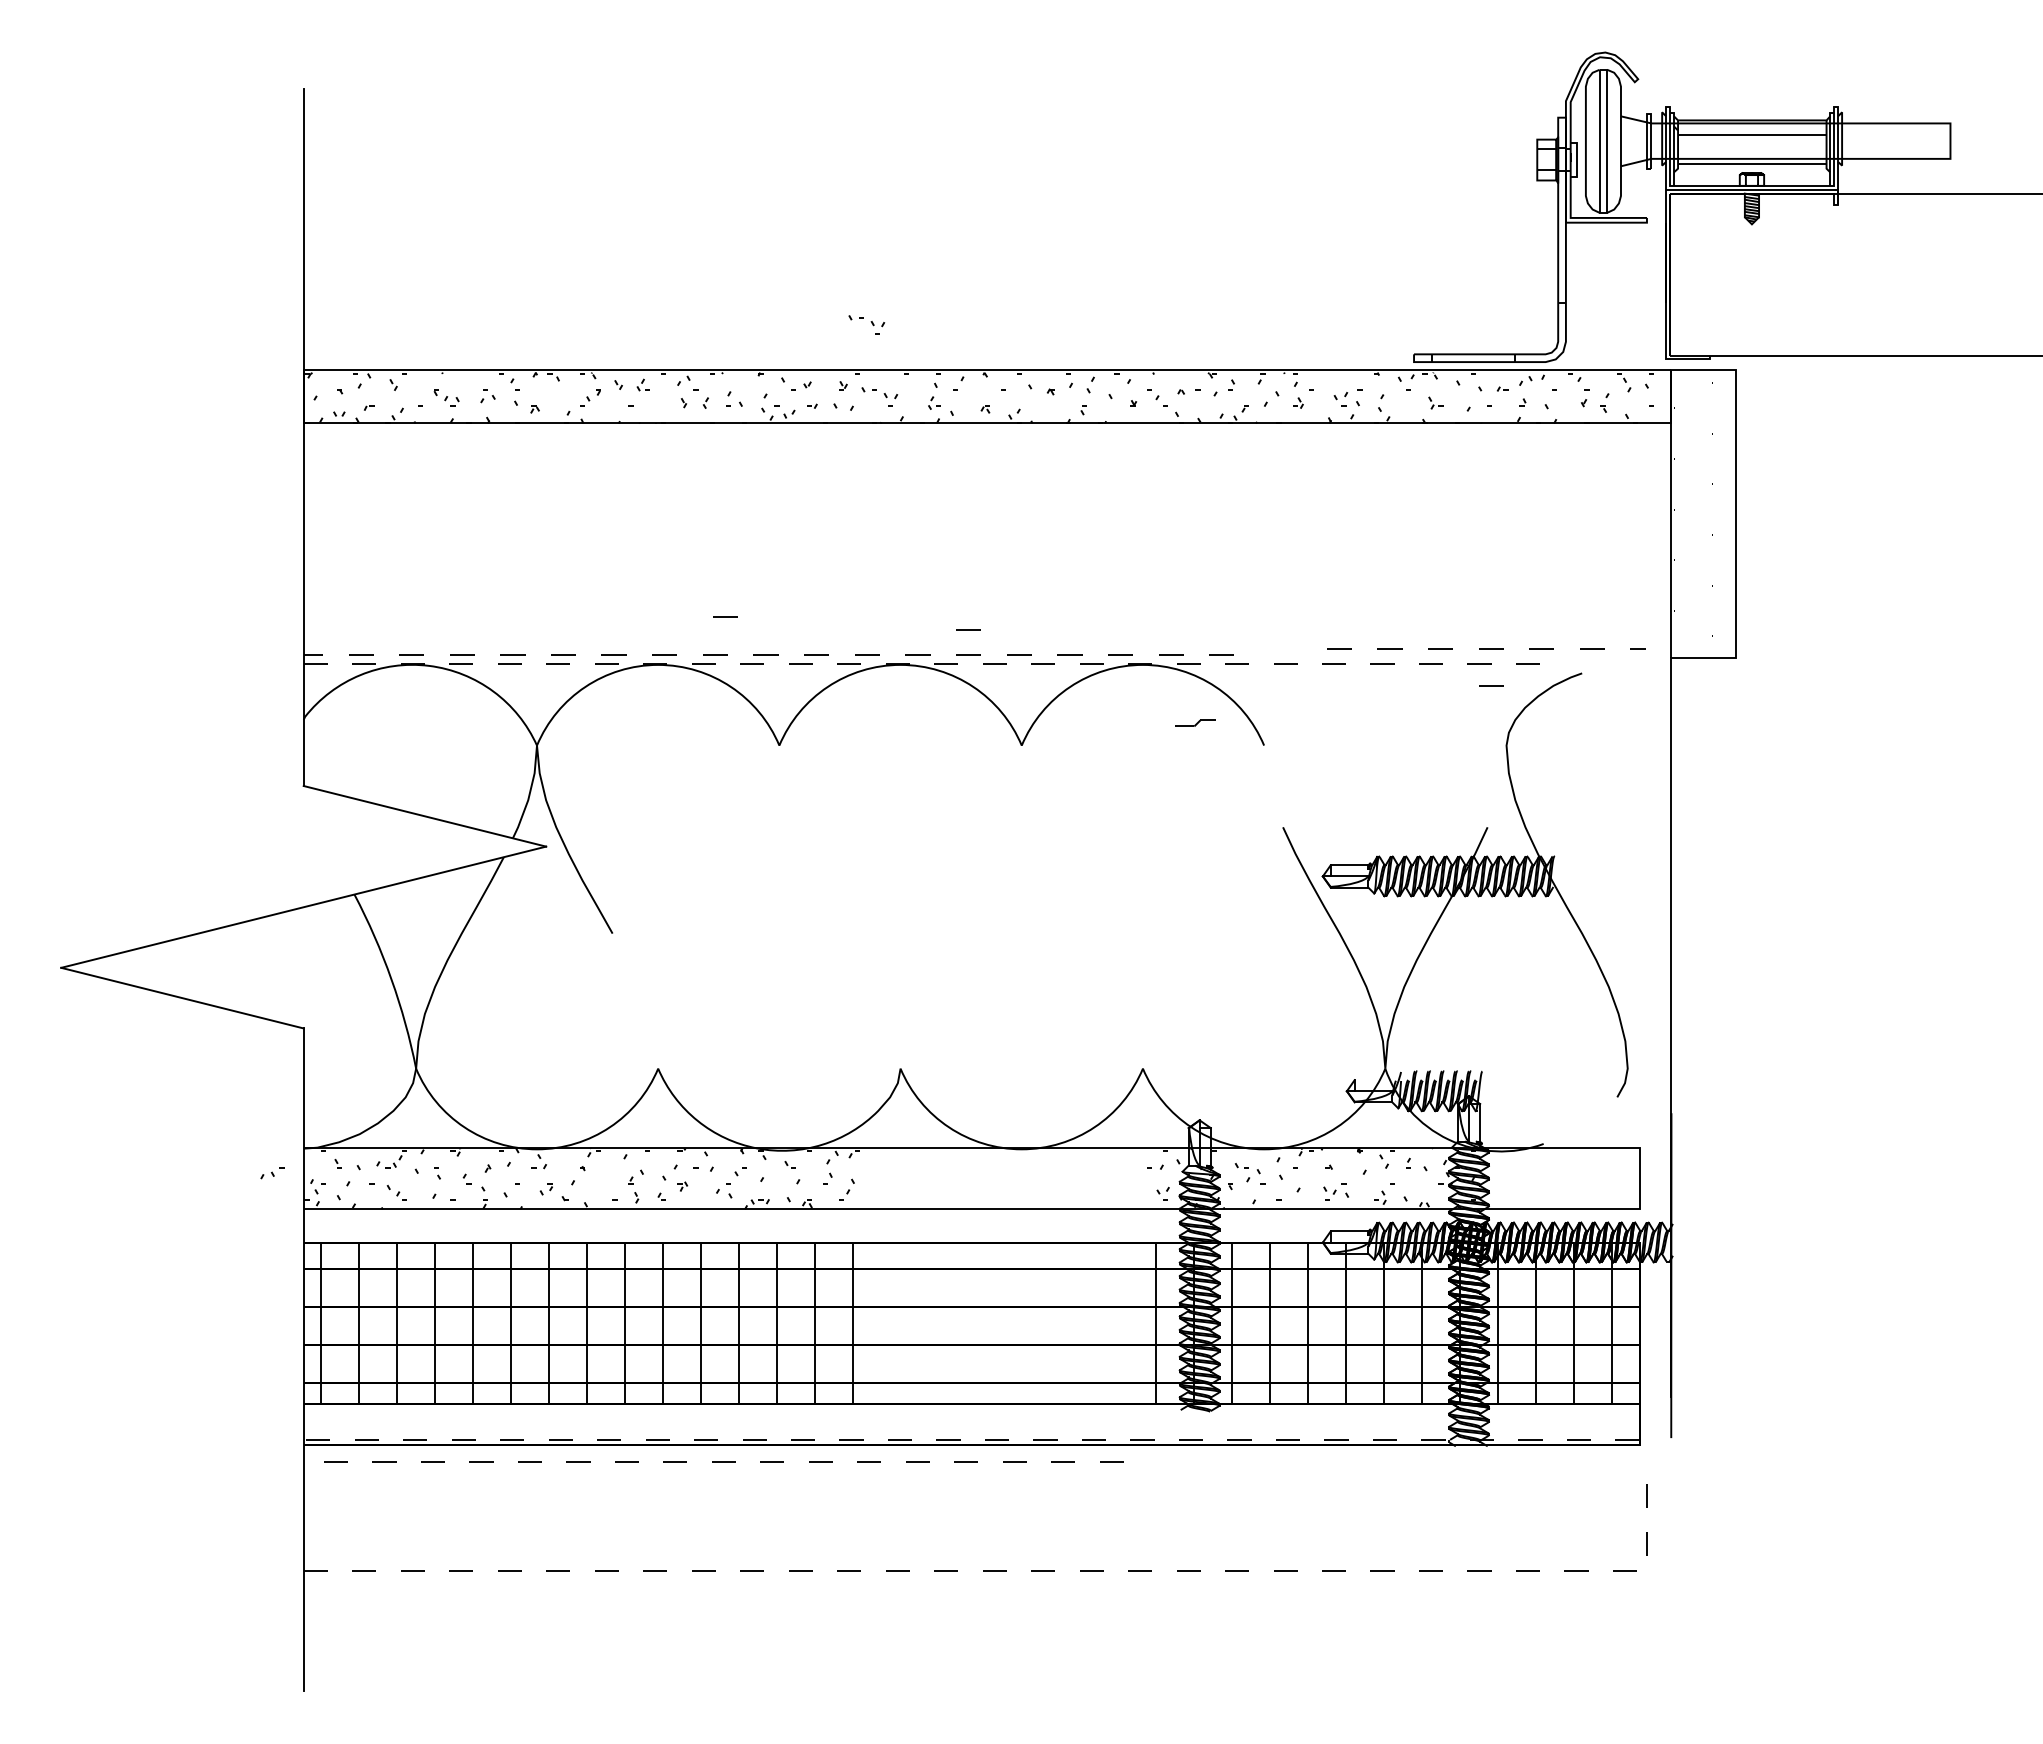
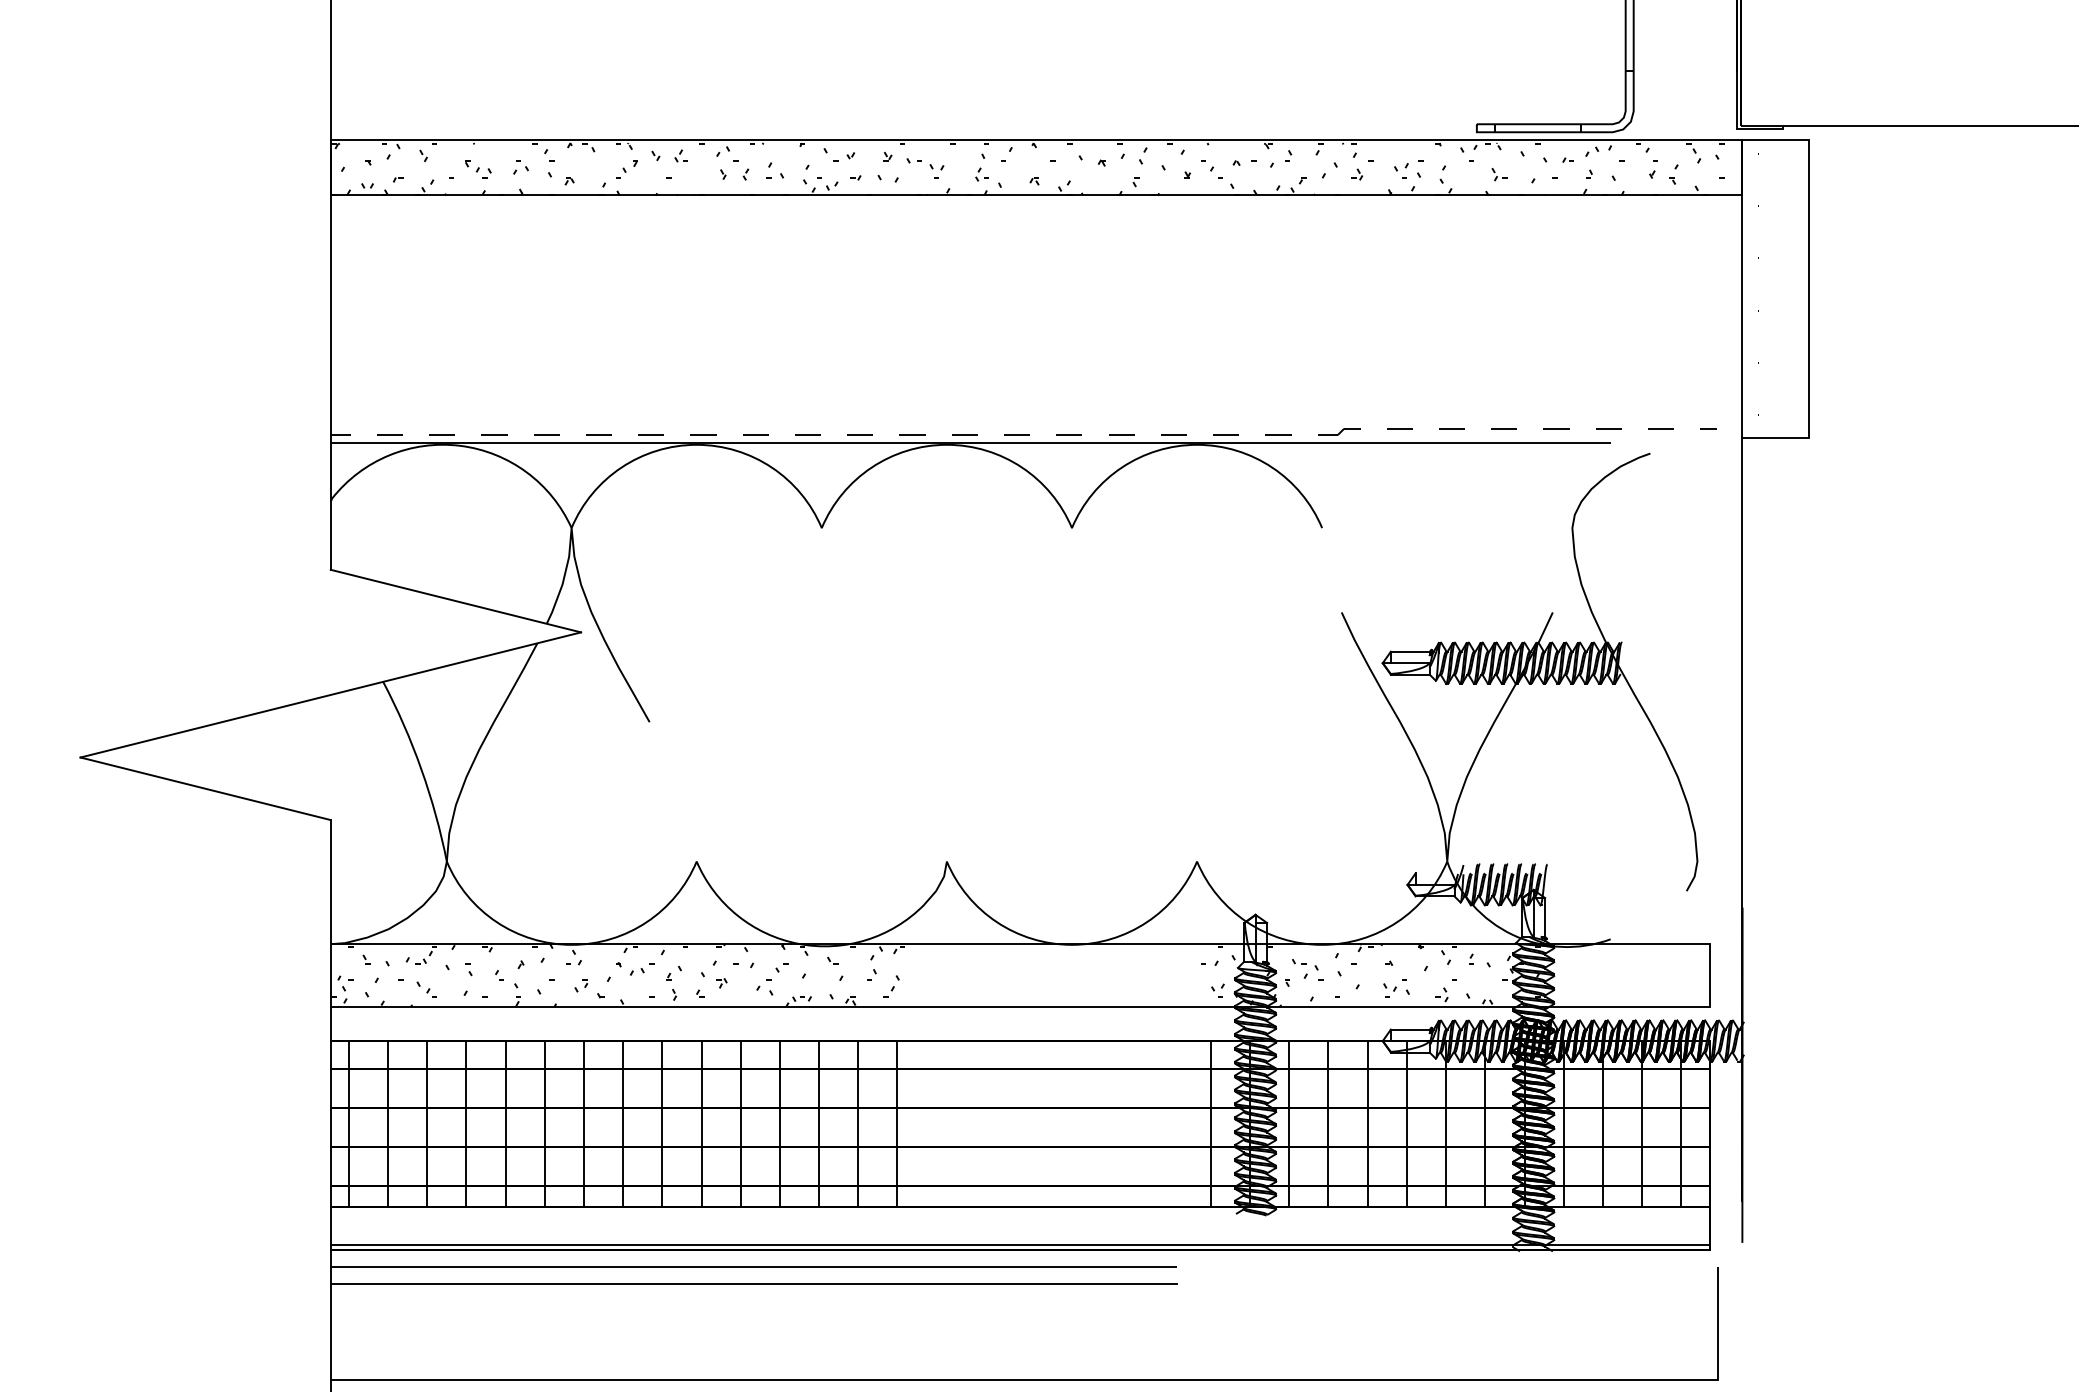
part: (866, 324) -> (911, 93), removed
line: (725, 616) -> (766, 394), removed
line: (968, 629) -> (1016, 408), removed
line: (923, 663) -> (970, 443), dashed -> solid
line: (1491, 685) -> (1556, 466), removed
part: (1195, 722) -> (1339, 430), moved
part: (272, 1173) -> (642, 969), moved
line: (971, 1439) -> (1020, 1244), dashed -> solid
line: (713, 1461) -> (753, 1267), dashed -> solid
line: (713, 1477) -> (753, 1283), added
line: (1030, 1570) -> (1080, 1379), dashed -> solid

